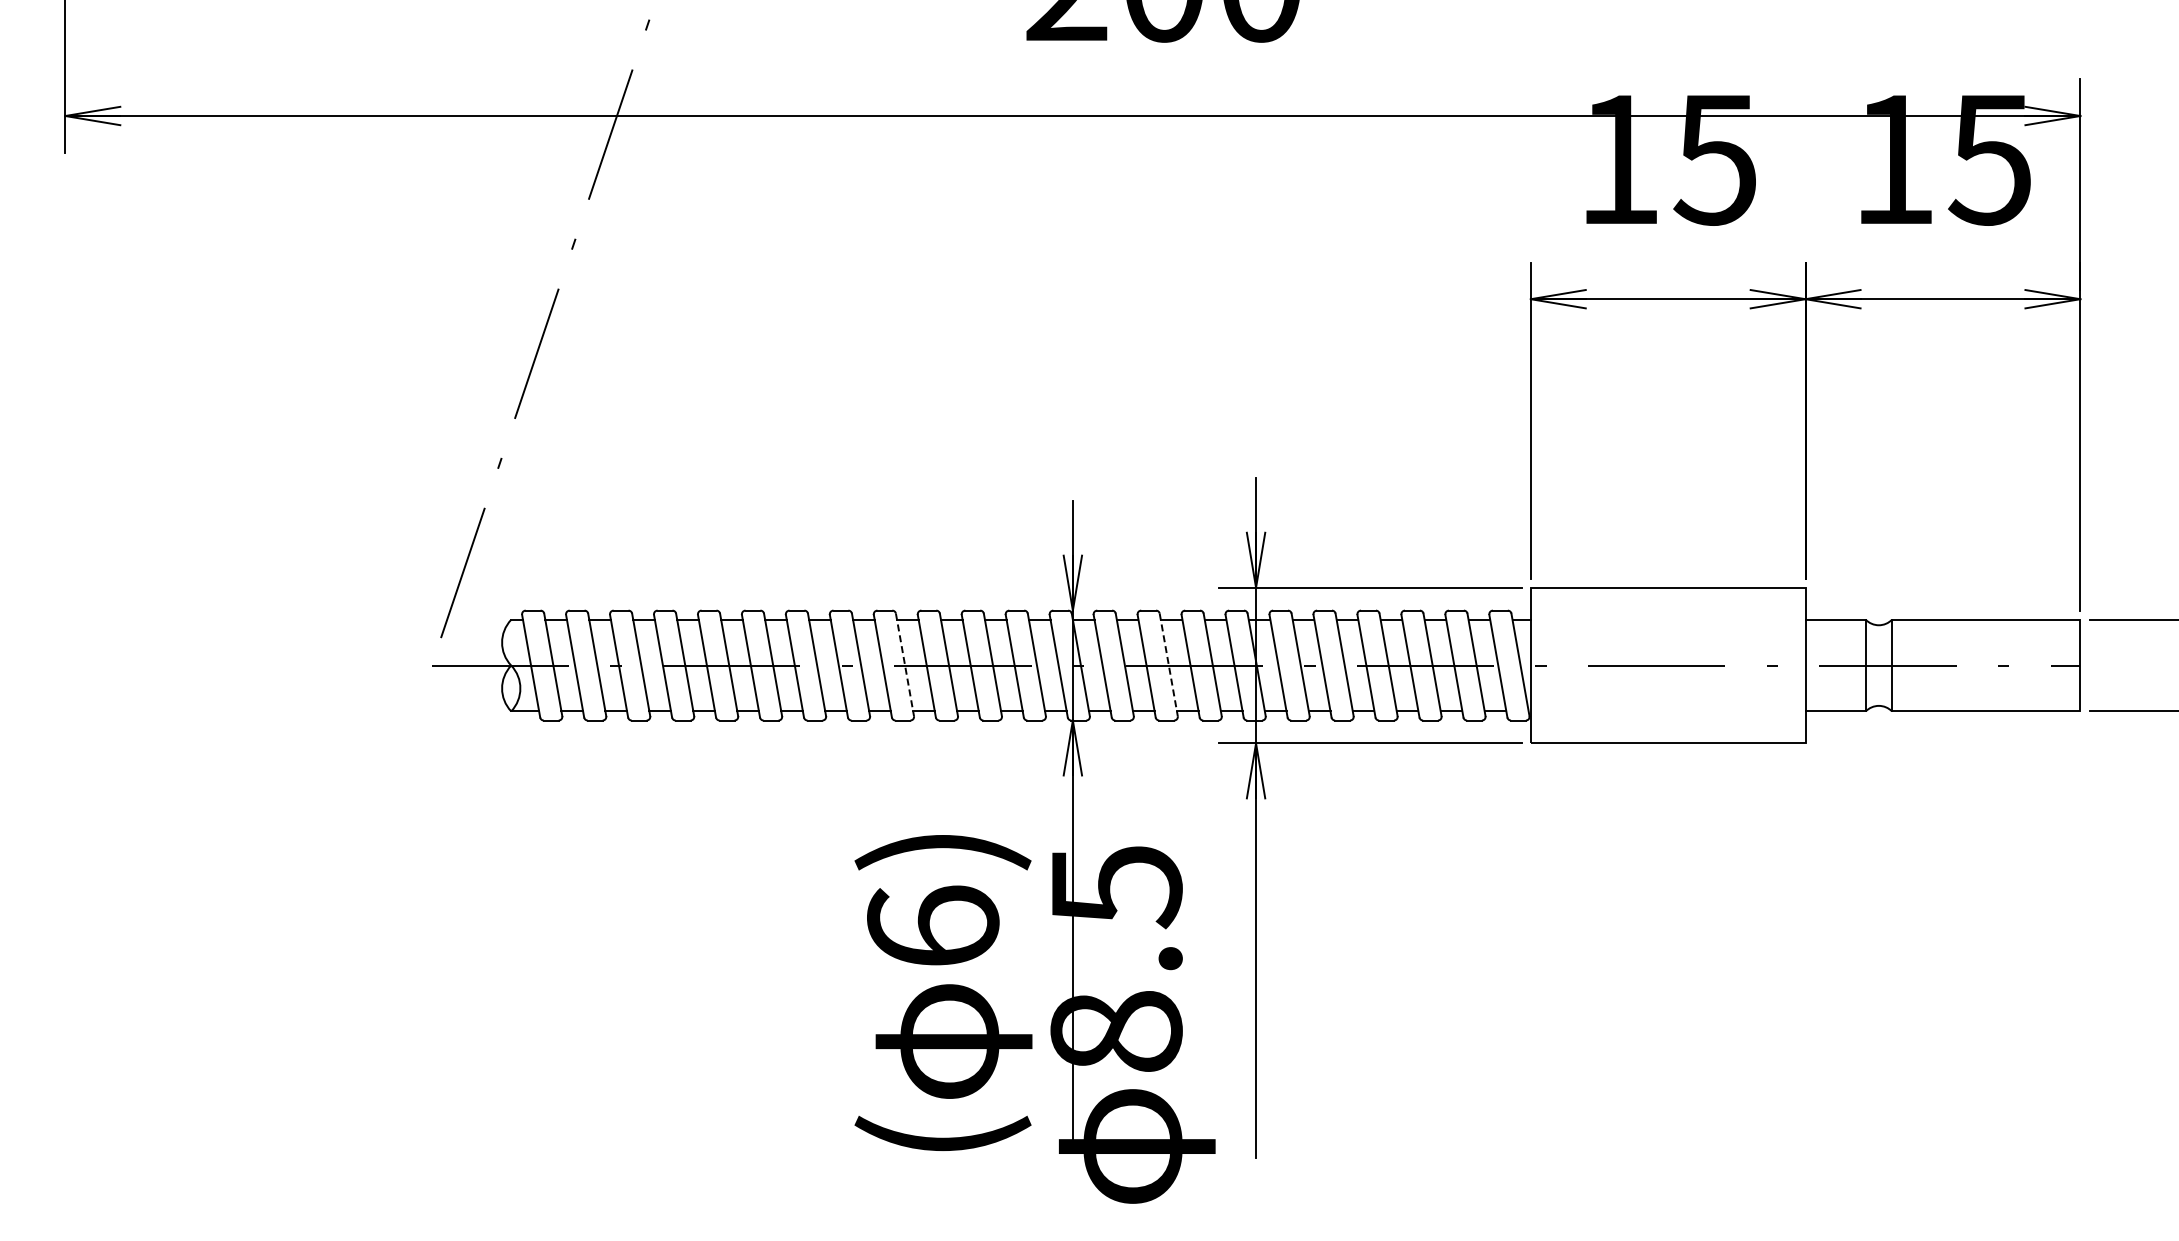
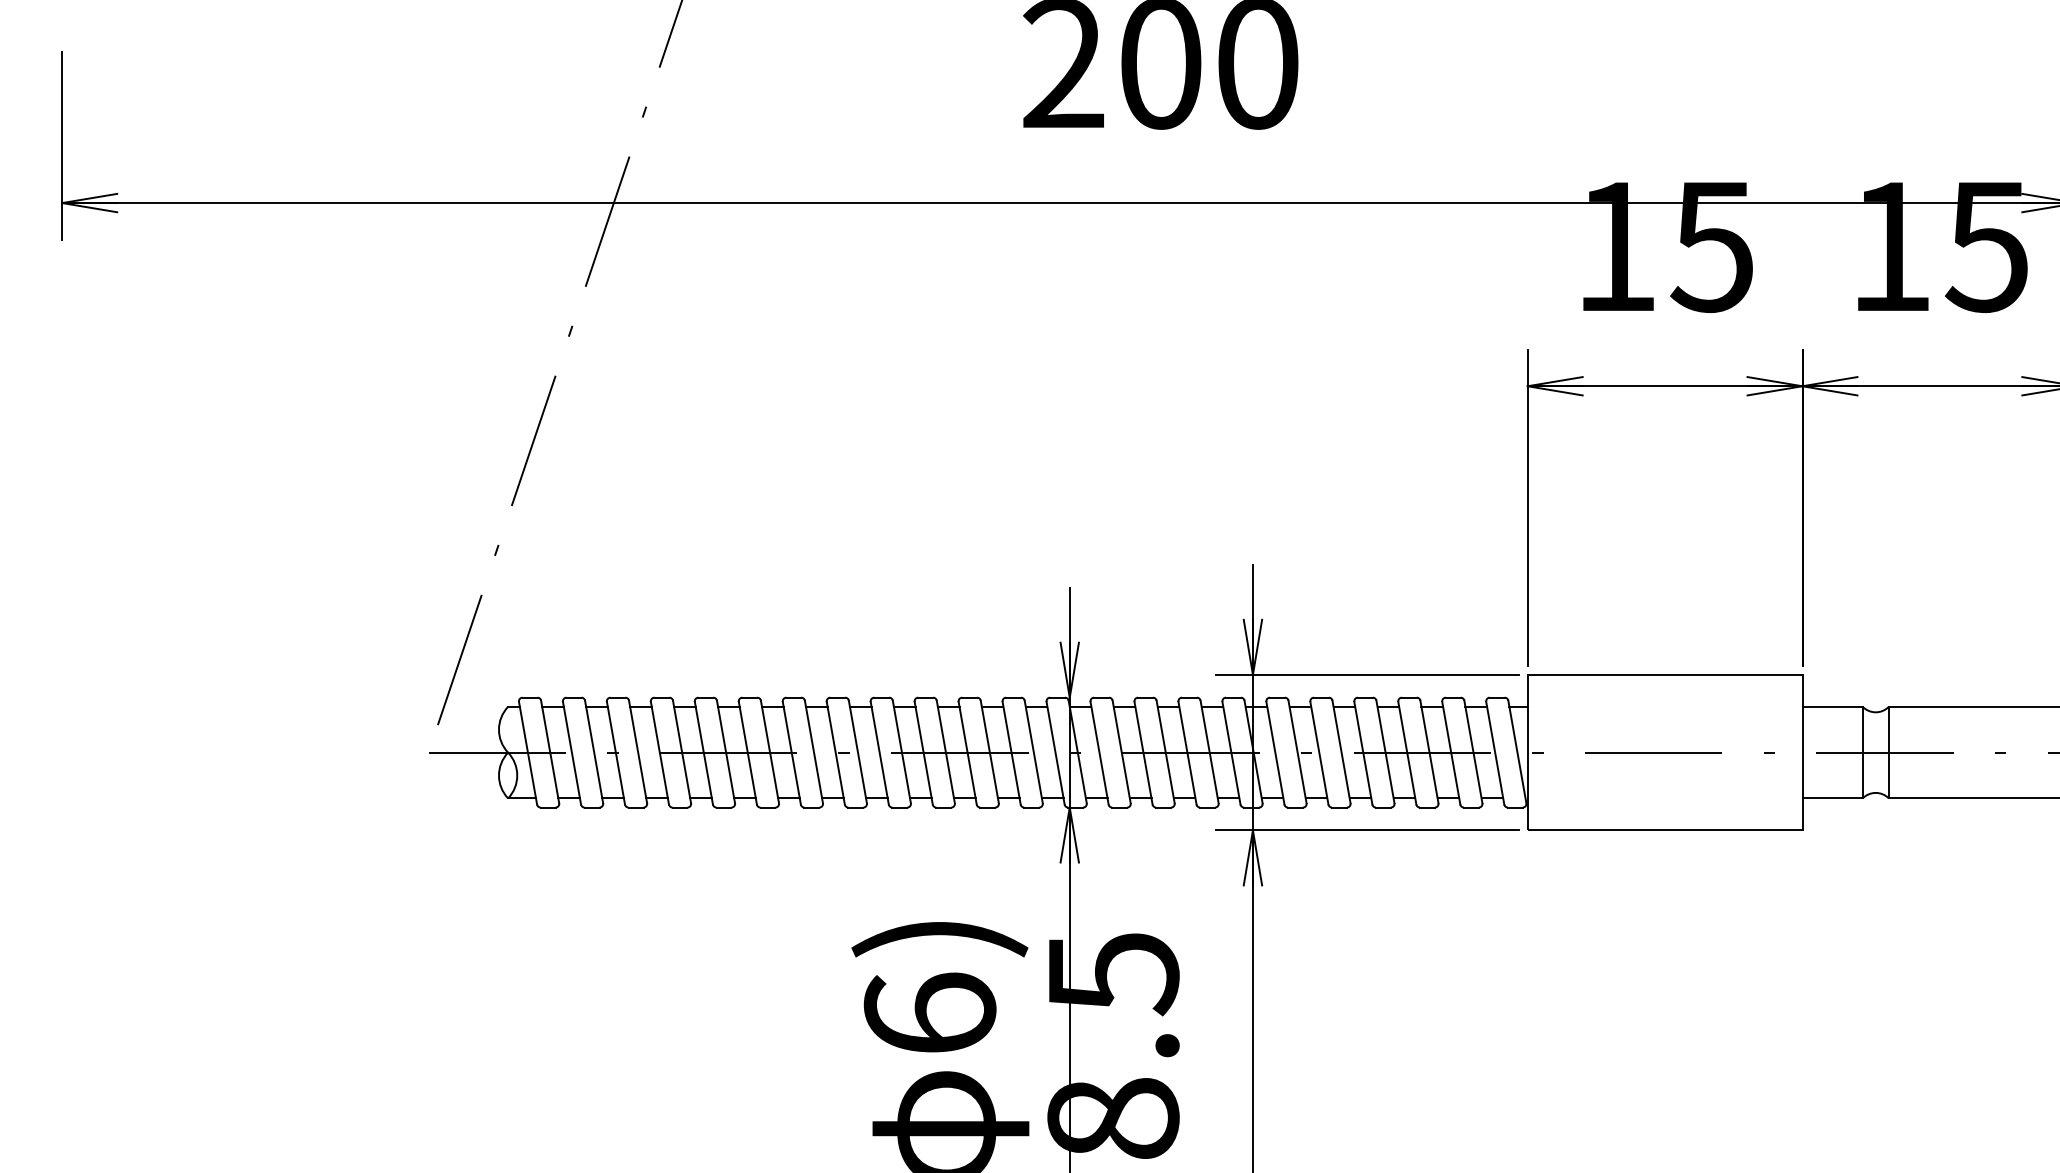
line: (905, 665) -> (902, 752), dashed -> solid
line: (1168, 665) -> (1165, 752), dashed -> solid

